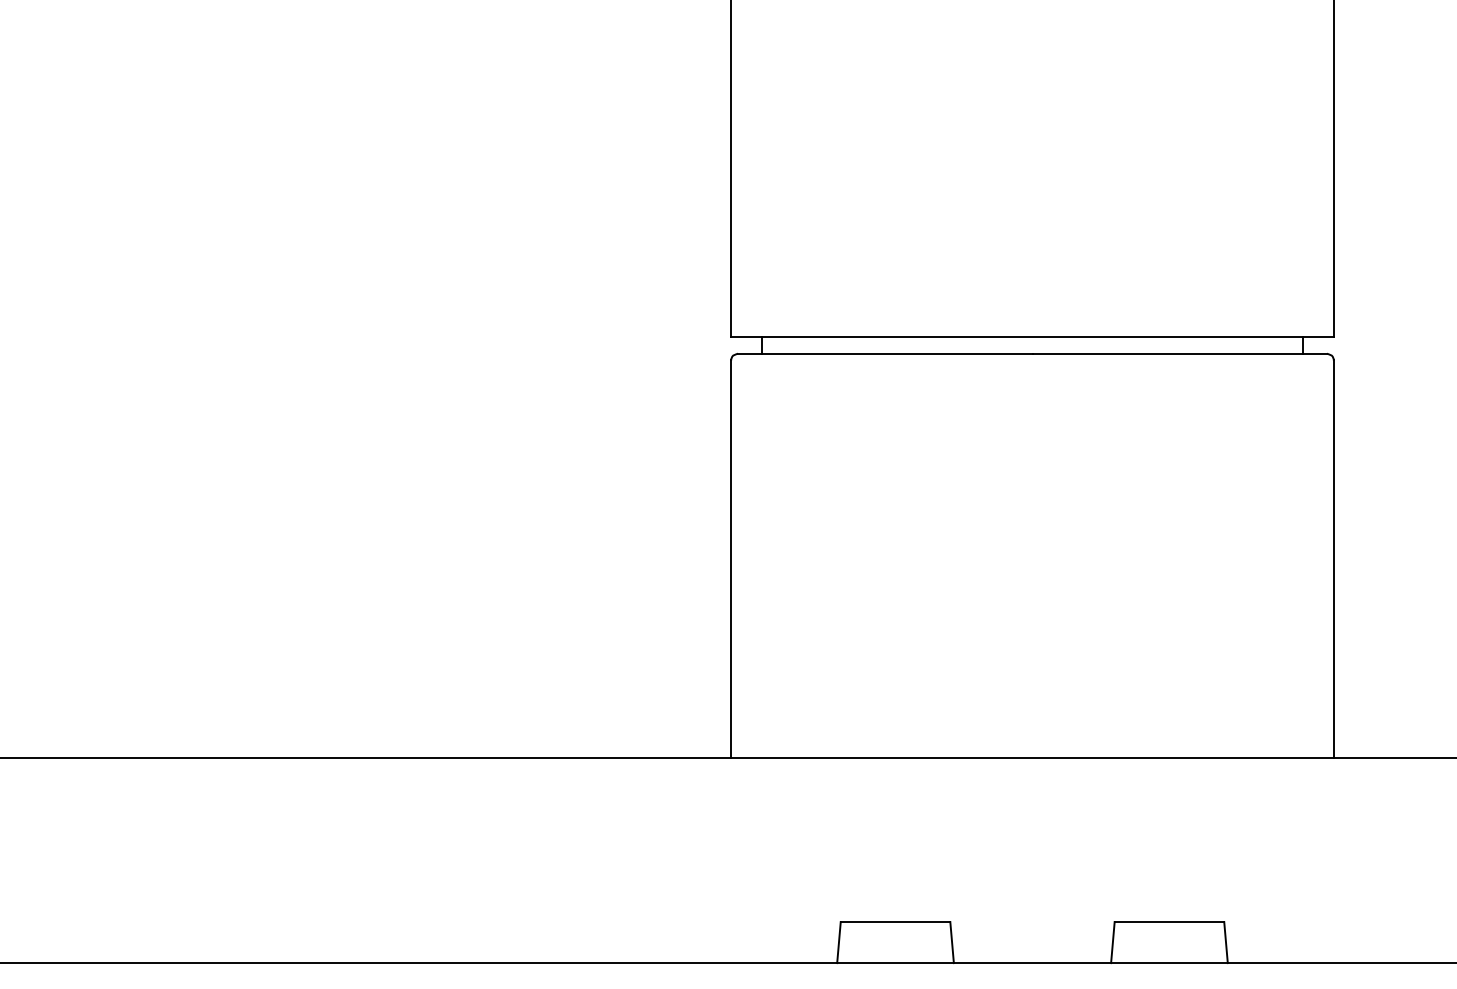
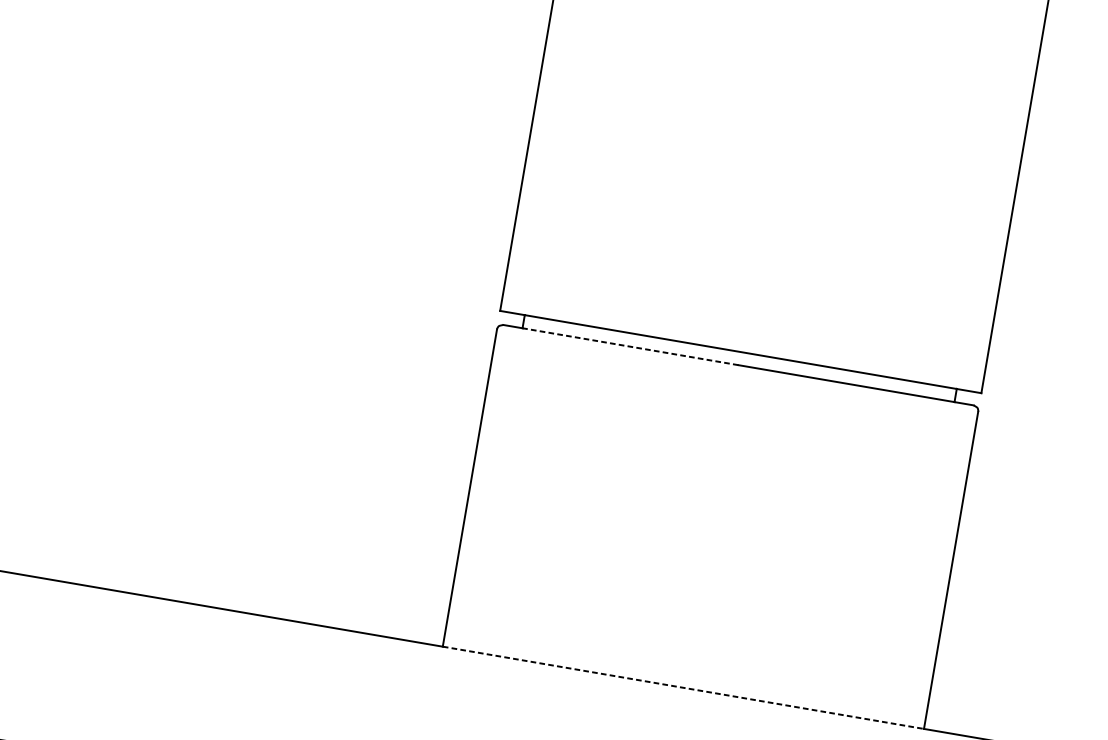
line: (896, 353) -> (629, 346), solid -> dashed
line: (1033, 757) -> (684, 687), solid -> dashed

